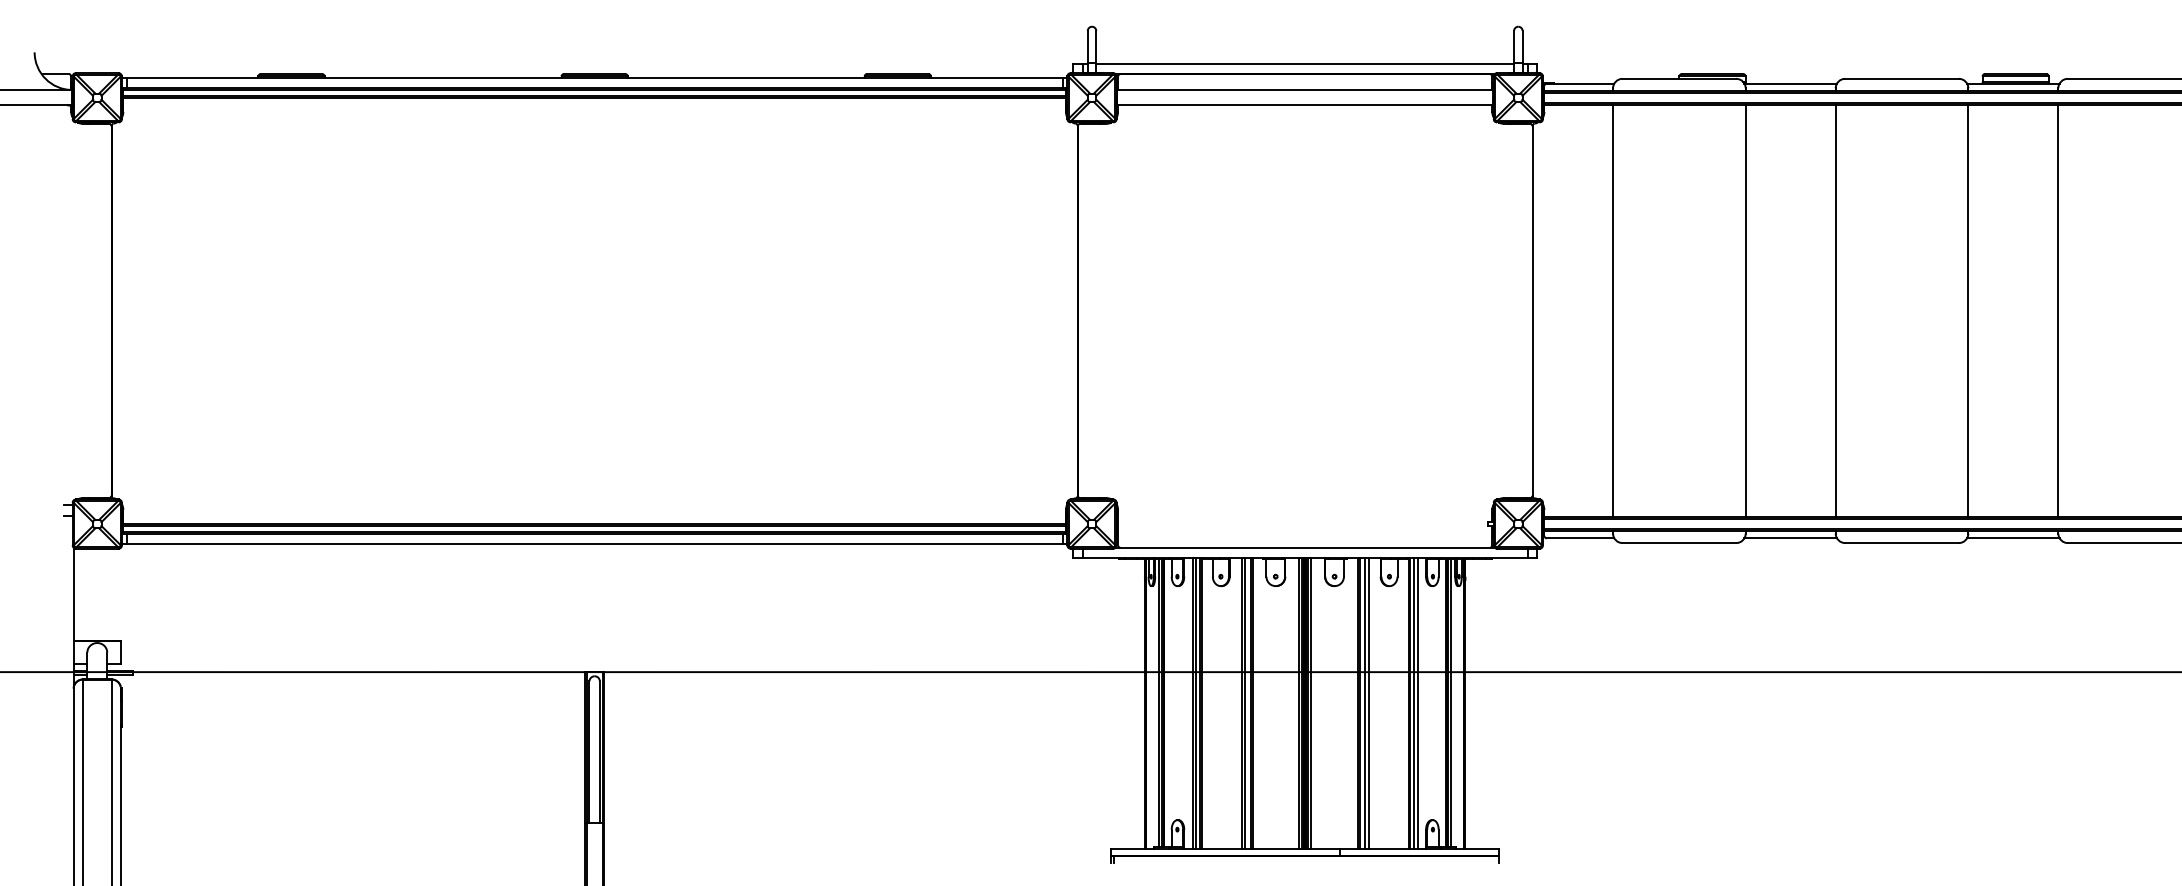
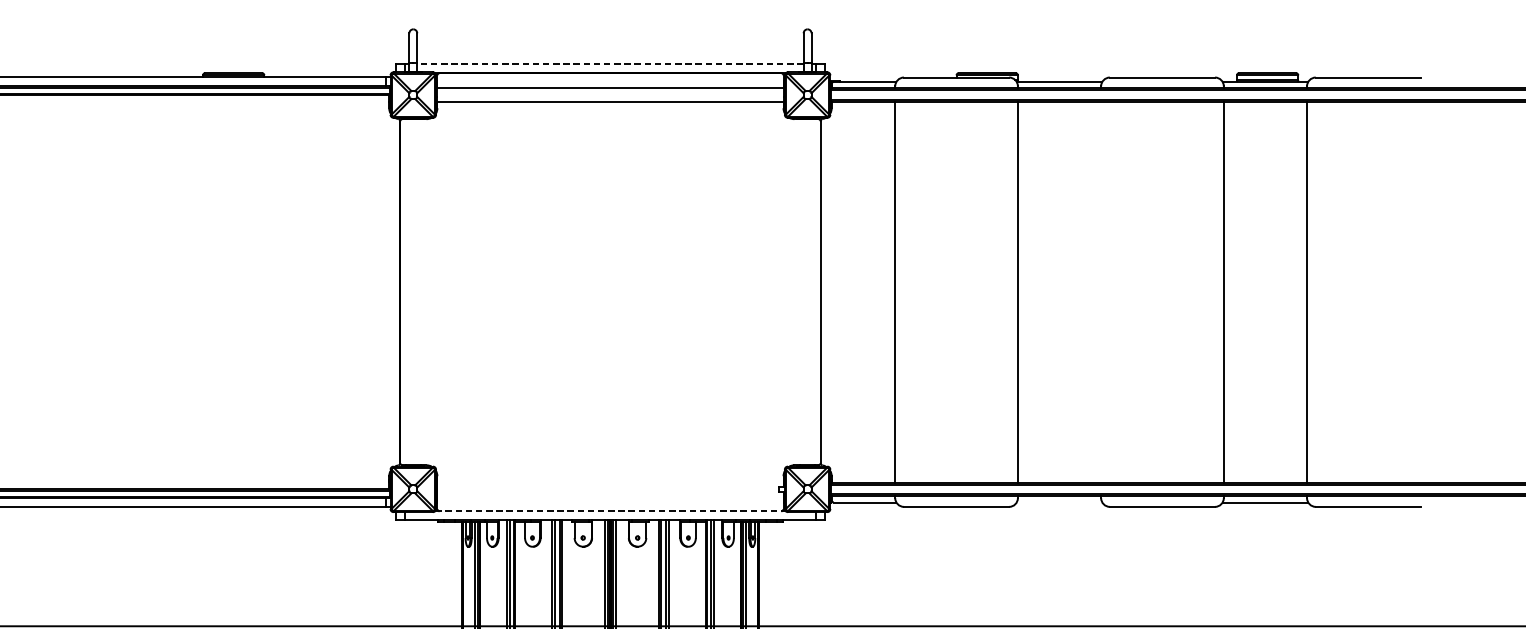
line: (1305, 64) -> (610, 64), solid -> dashed
line: (1835, 310) -> (1100, 291), removed
line: (1790, 538) -> (1059, 502), removed
line: (1305, 547) -> (610, 511), solid -> dashed

